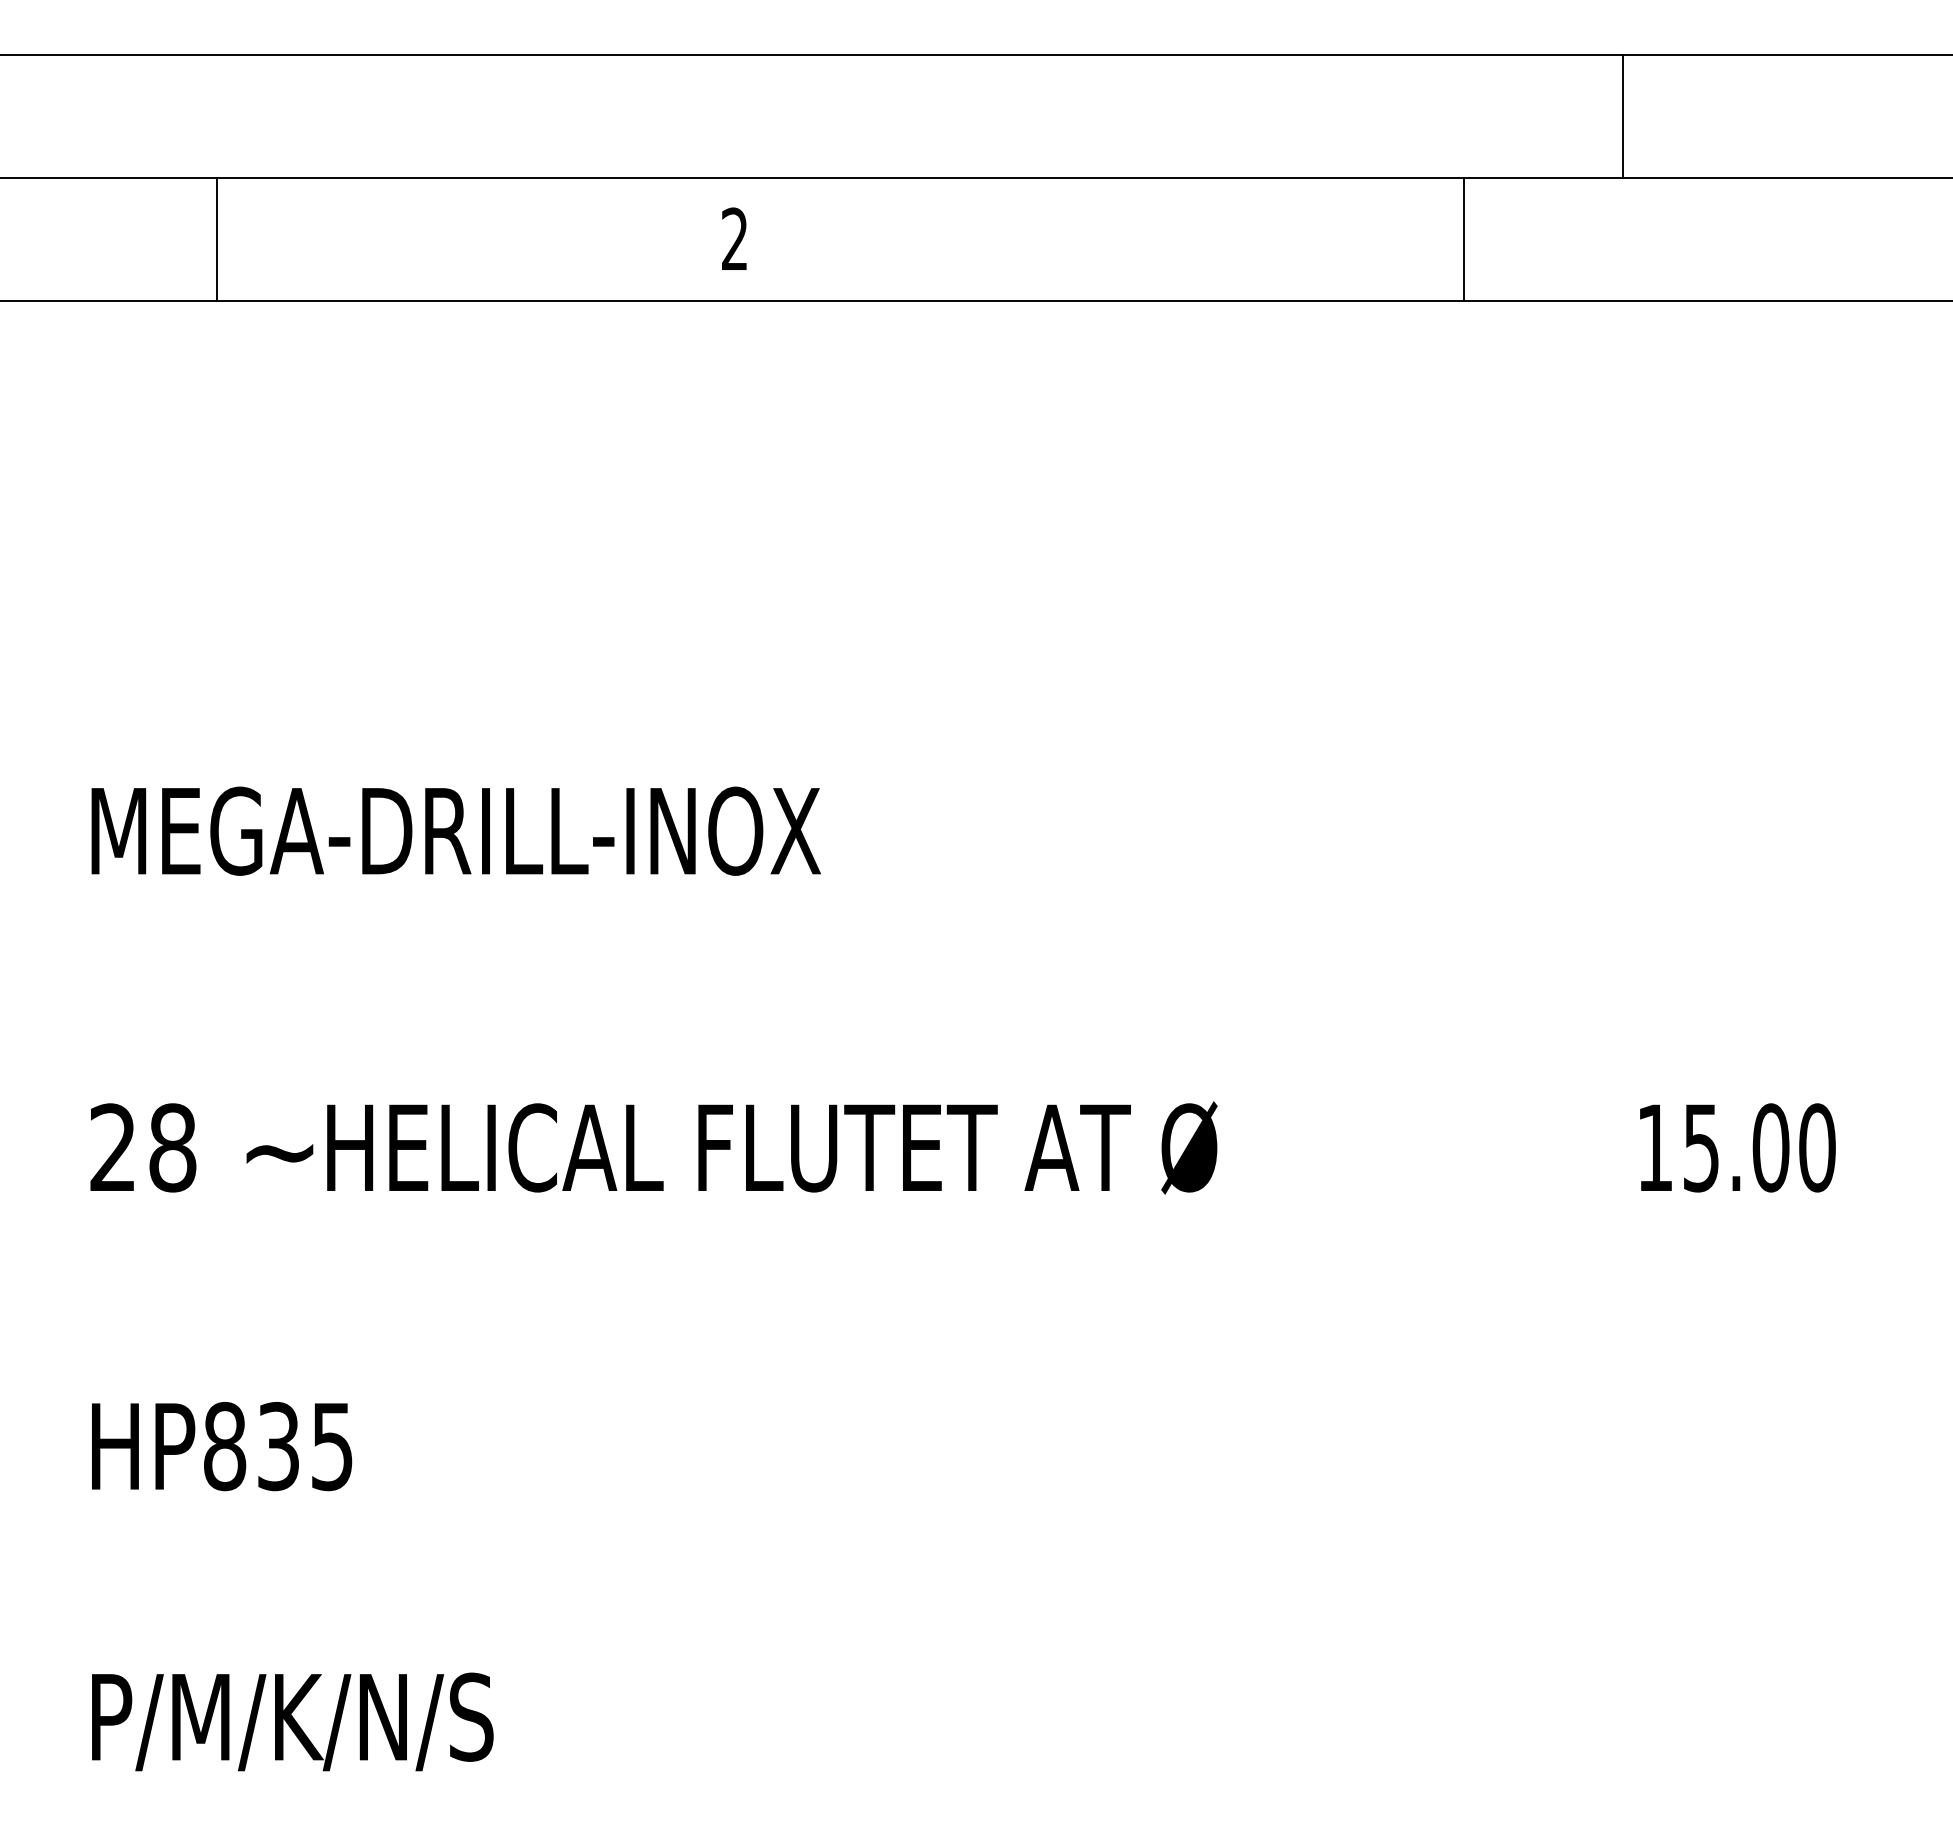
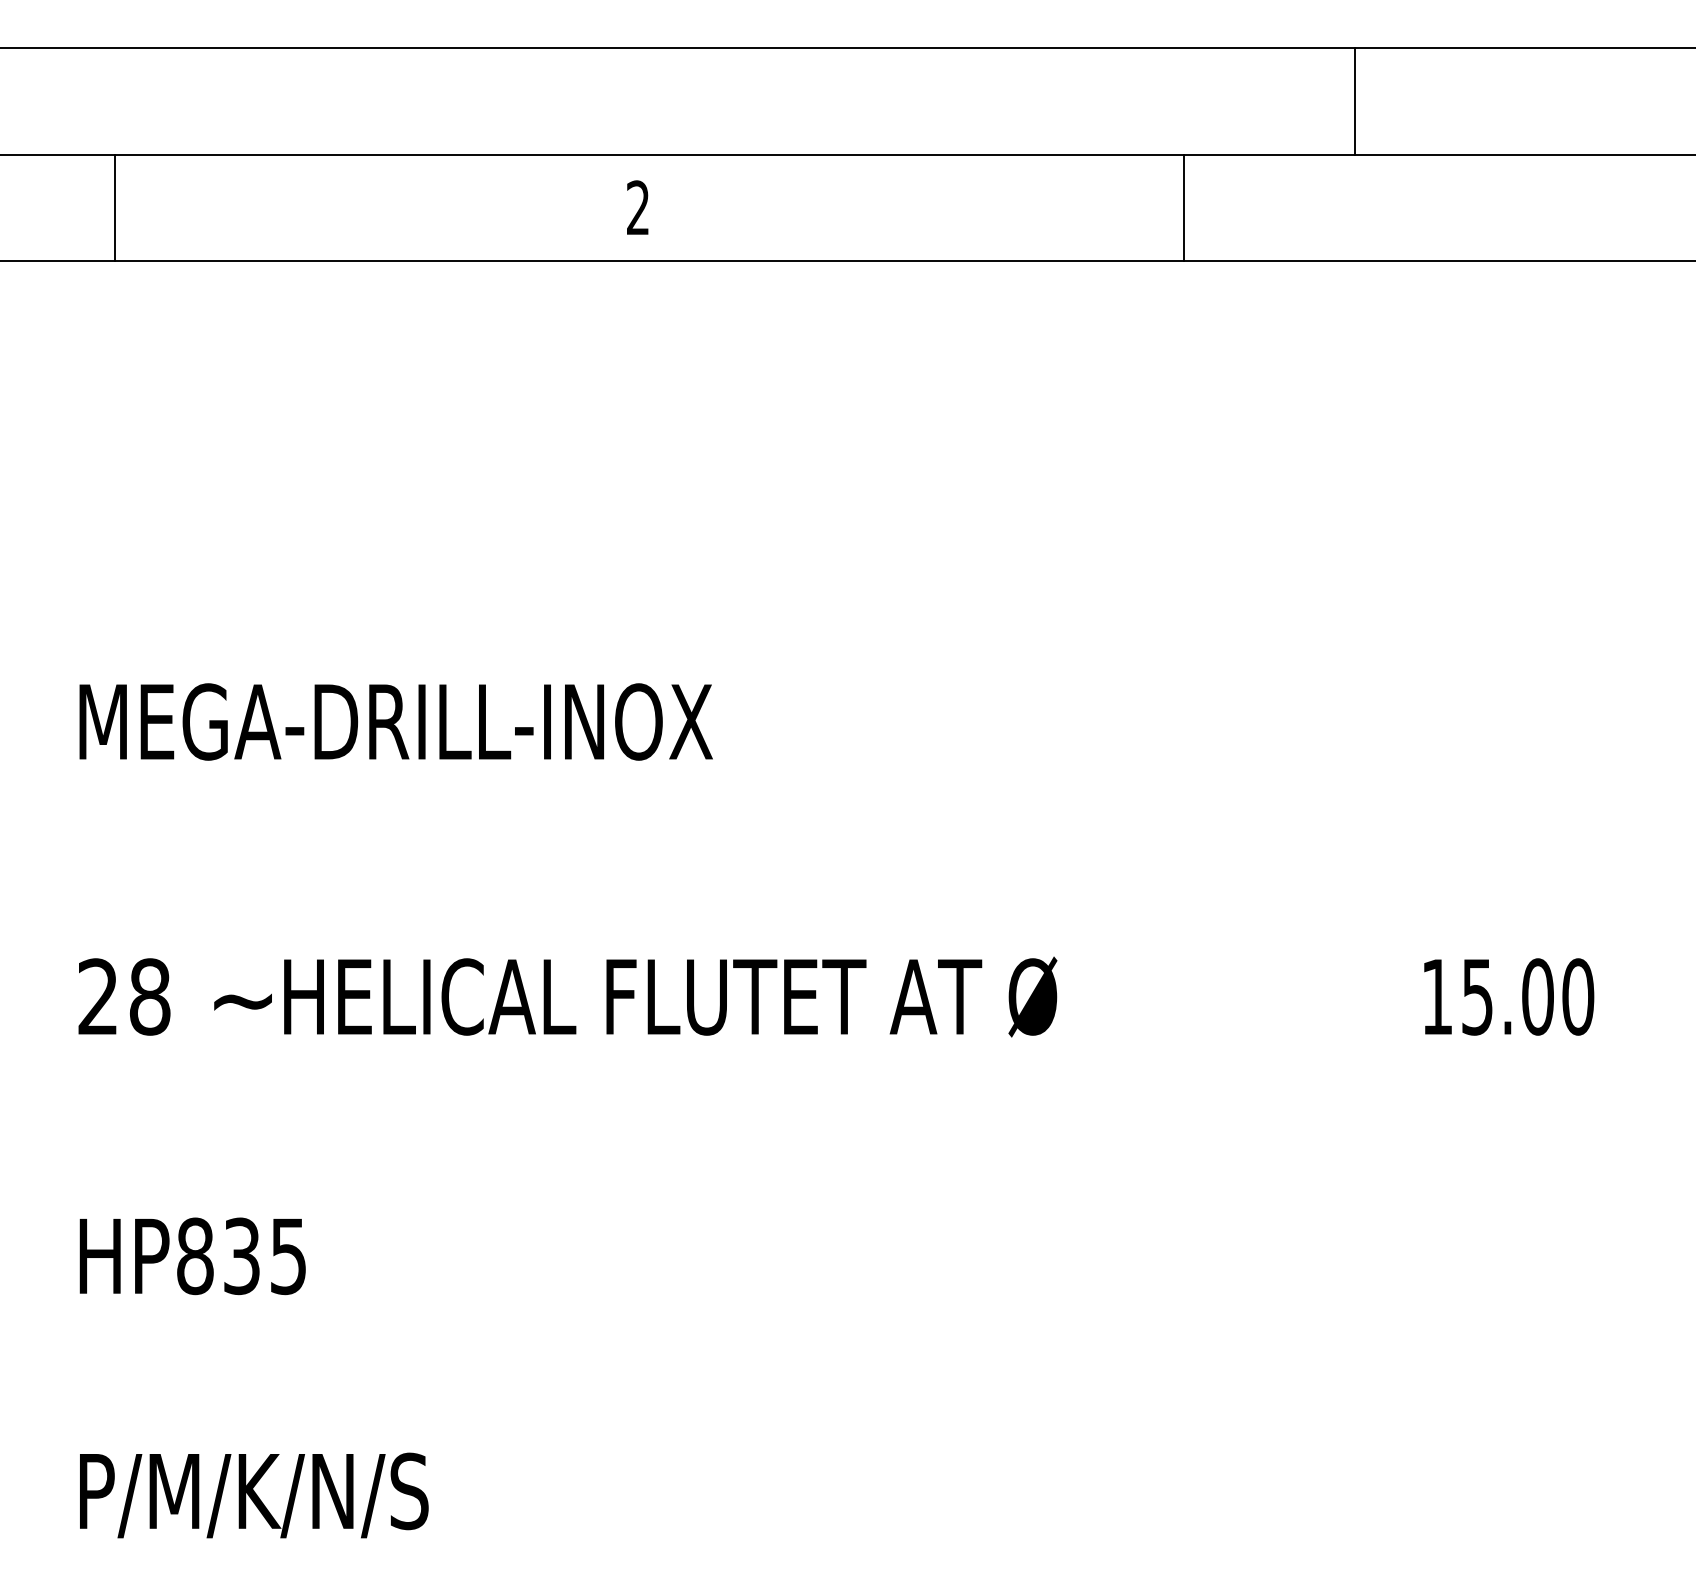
line: (1623, 115) -> (1355, 100), moved
line: (216, 238) -> (115, 207), moved
line: (1464, 238) -> (1184, 207), moved

